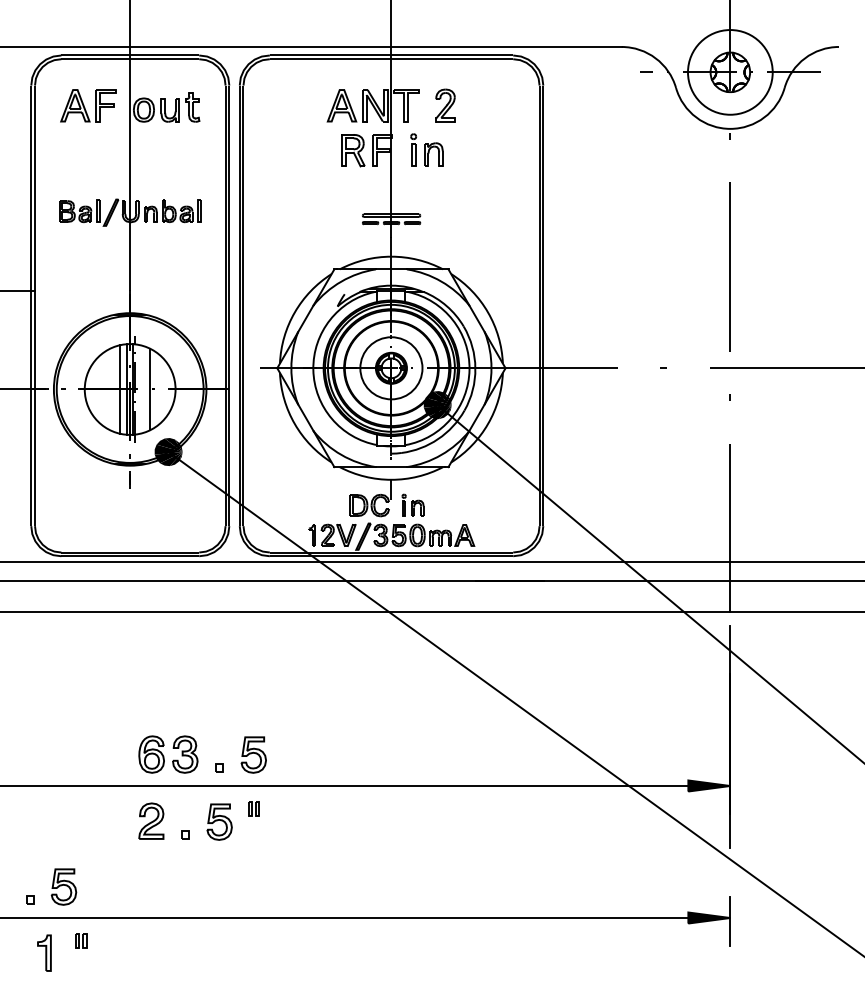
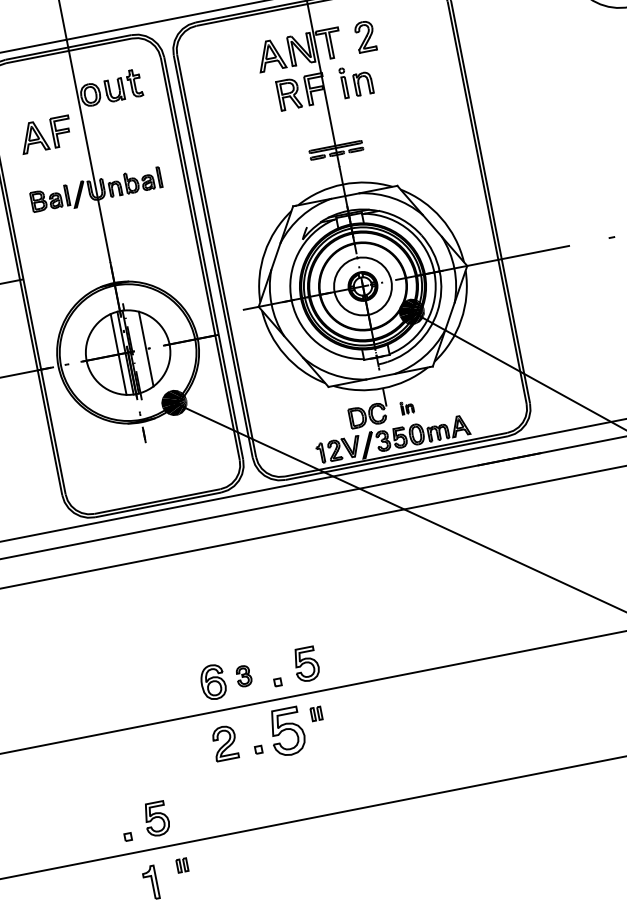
part: (88, 105) -> (45, 134), moved
part: (412, 504) -> (406, 407), size x0.6
part: (185, 754) -> (244, 676), size x0.6
part: (219, 821) -> (287, 731), size x1.4

